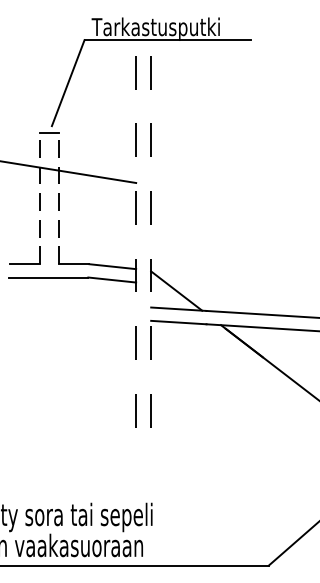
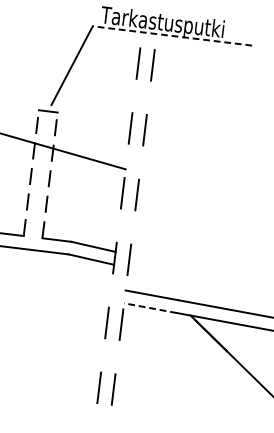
line: (167, 40) -> (172, 36), solid -> dashed
line: (176, 290) -> (151, 277), removed
line: (178, 322) -> (150, 308), solid -> dashed

